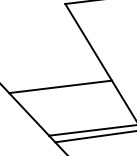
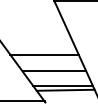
line: (78, 110) -> (54, 71), added

